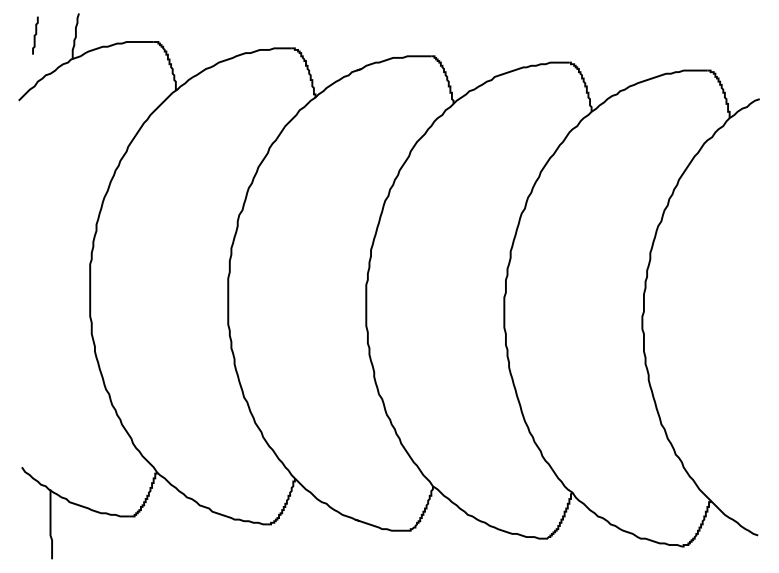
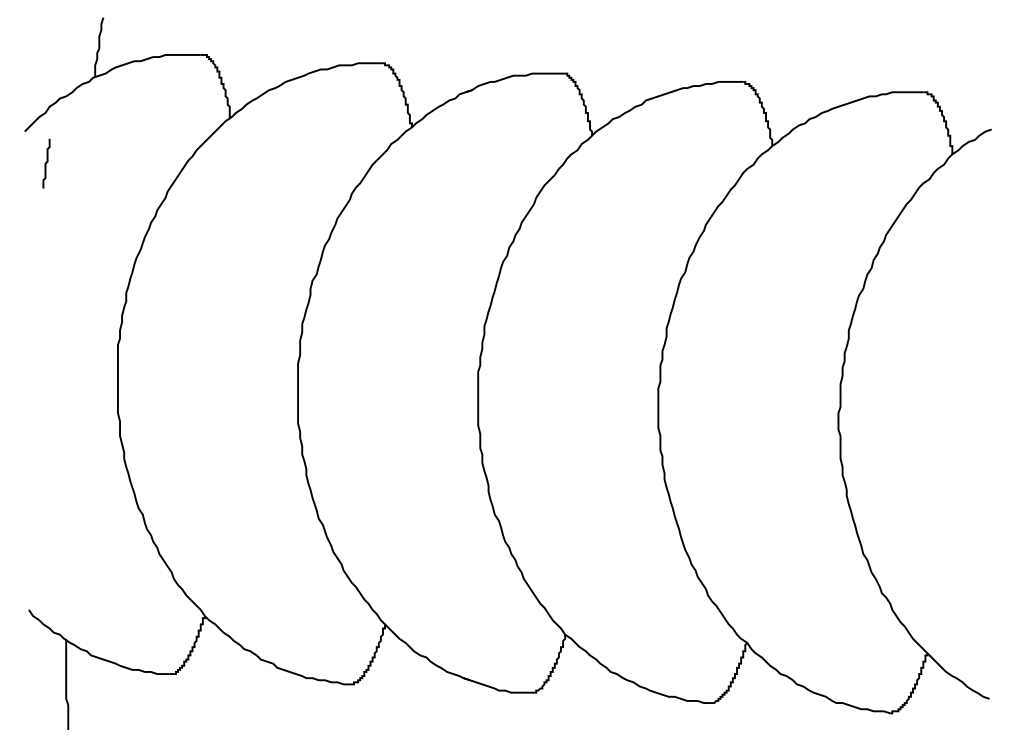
line: (35, 35) -> (46, 163), moved

